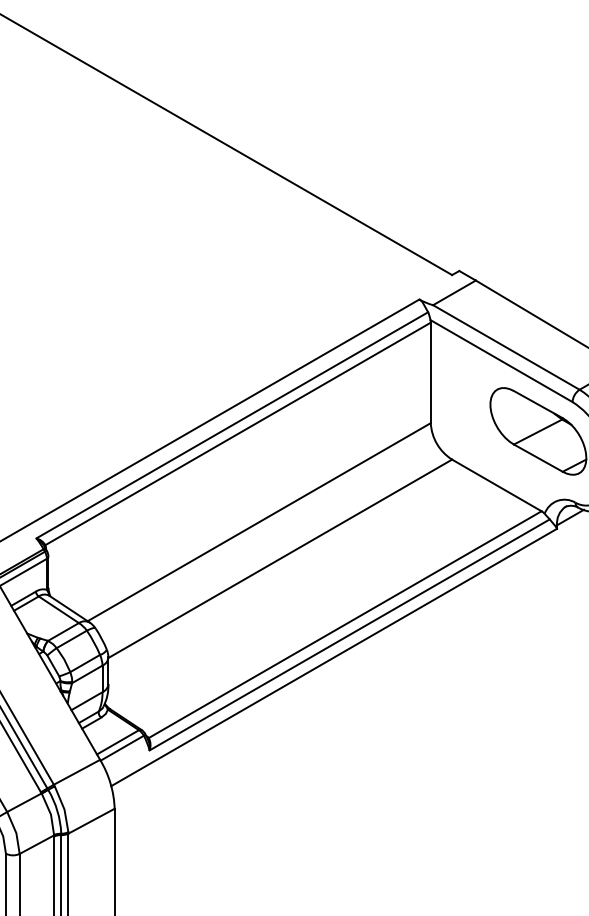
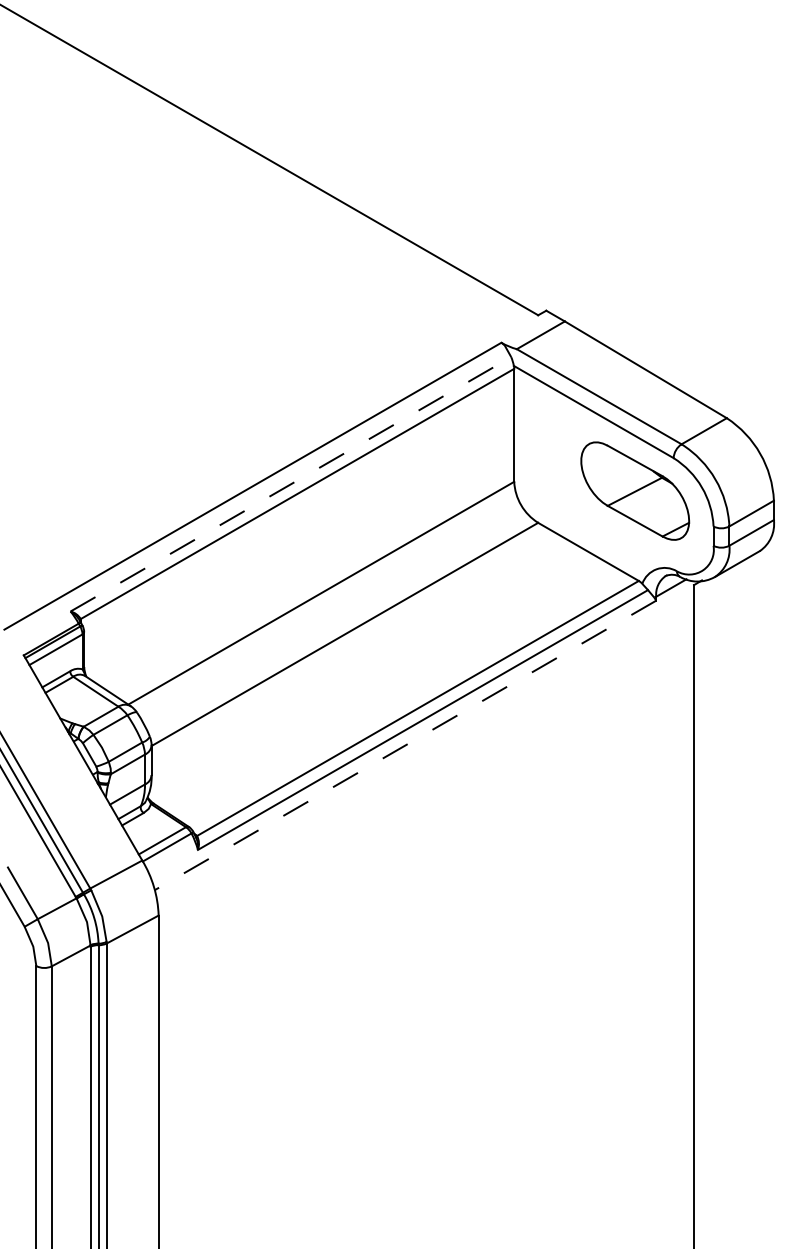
line: (232, 425) -> (291, 484), solid -> dashed
line: (334, 657) -> (405, 745), solid -> dashed

